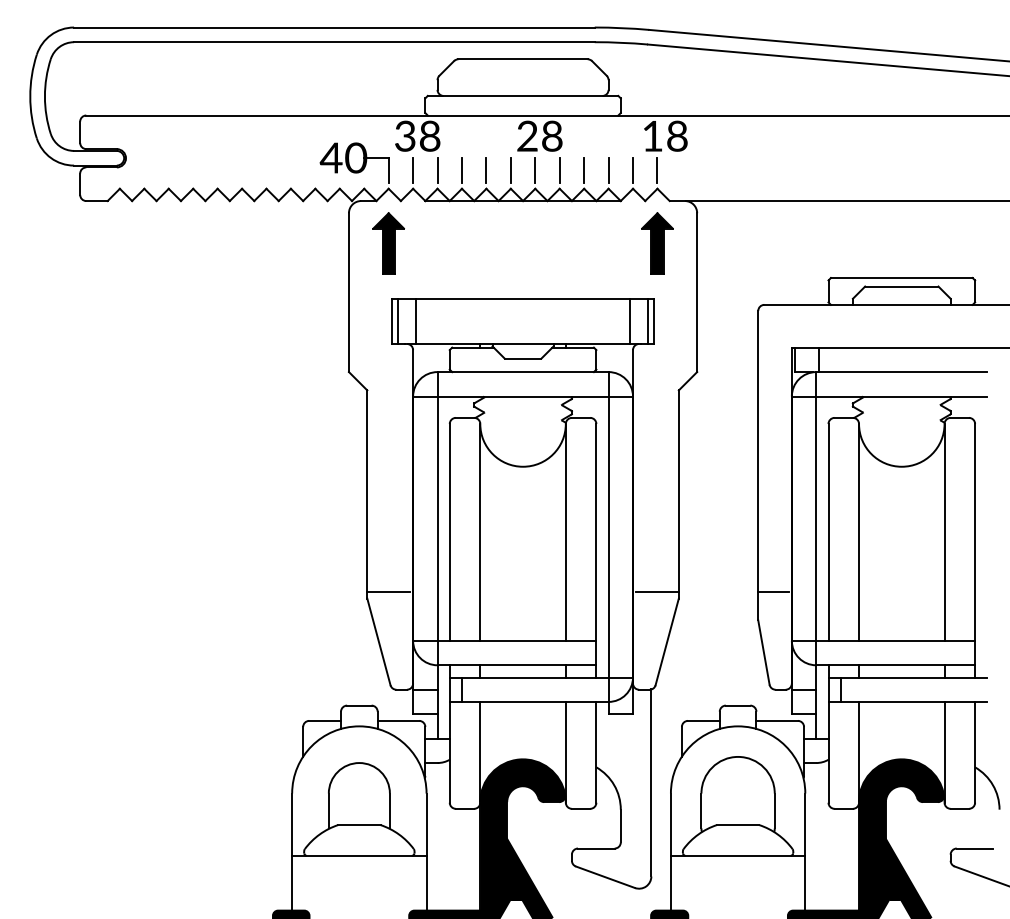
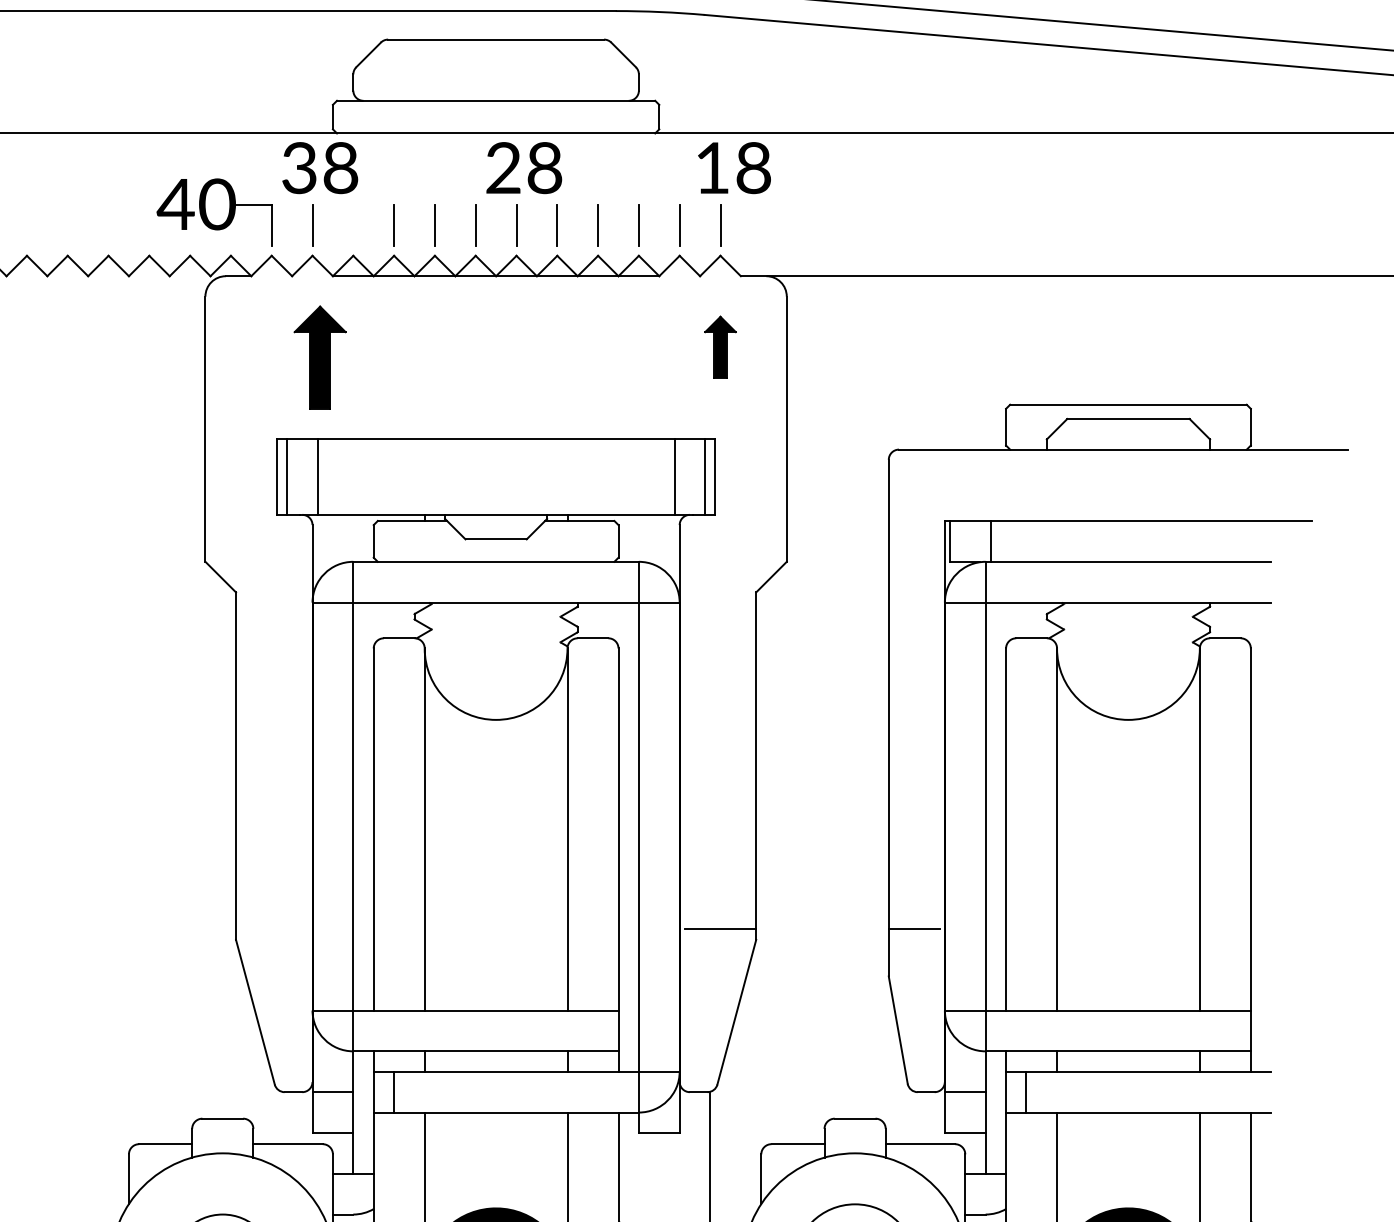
line: (437, 170) -> (353, 225), removed
part: (388, 243) -> (319, 357), moved
part: (657, 243) -> (720, 347), size x0.6
line: (388, 591) -> (271, 928), removed

